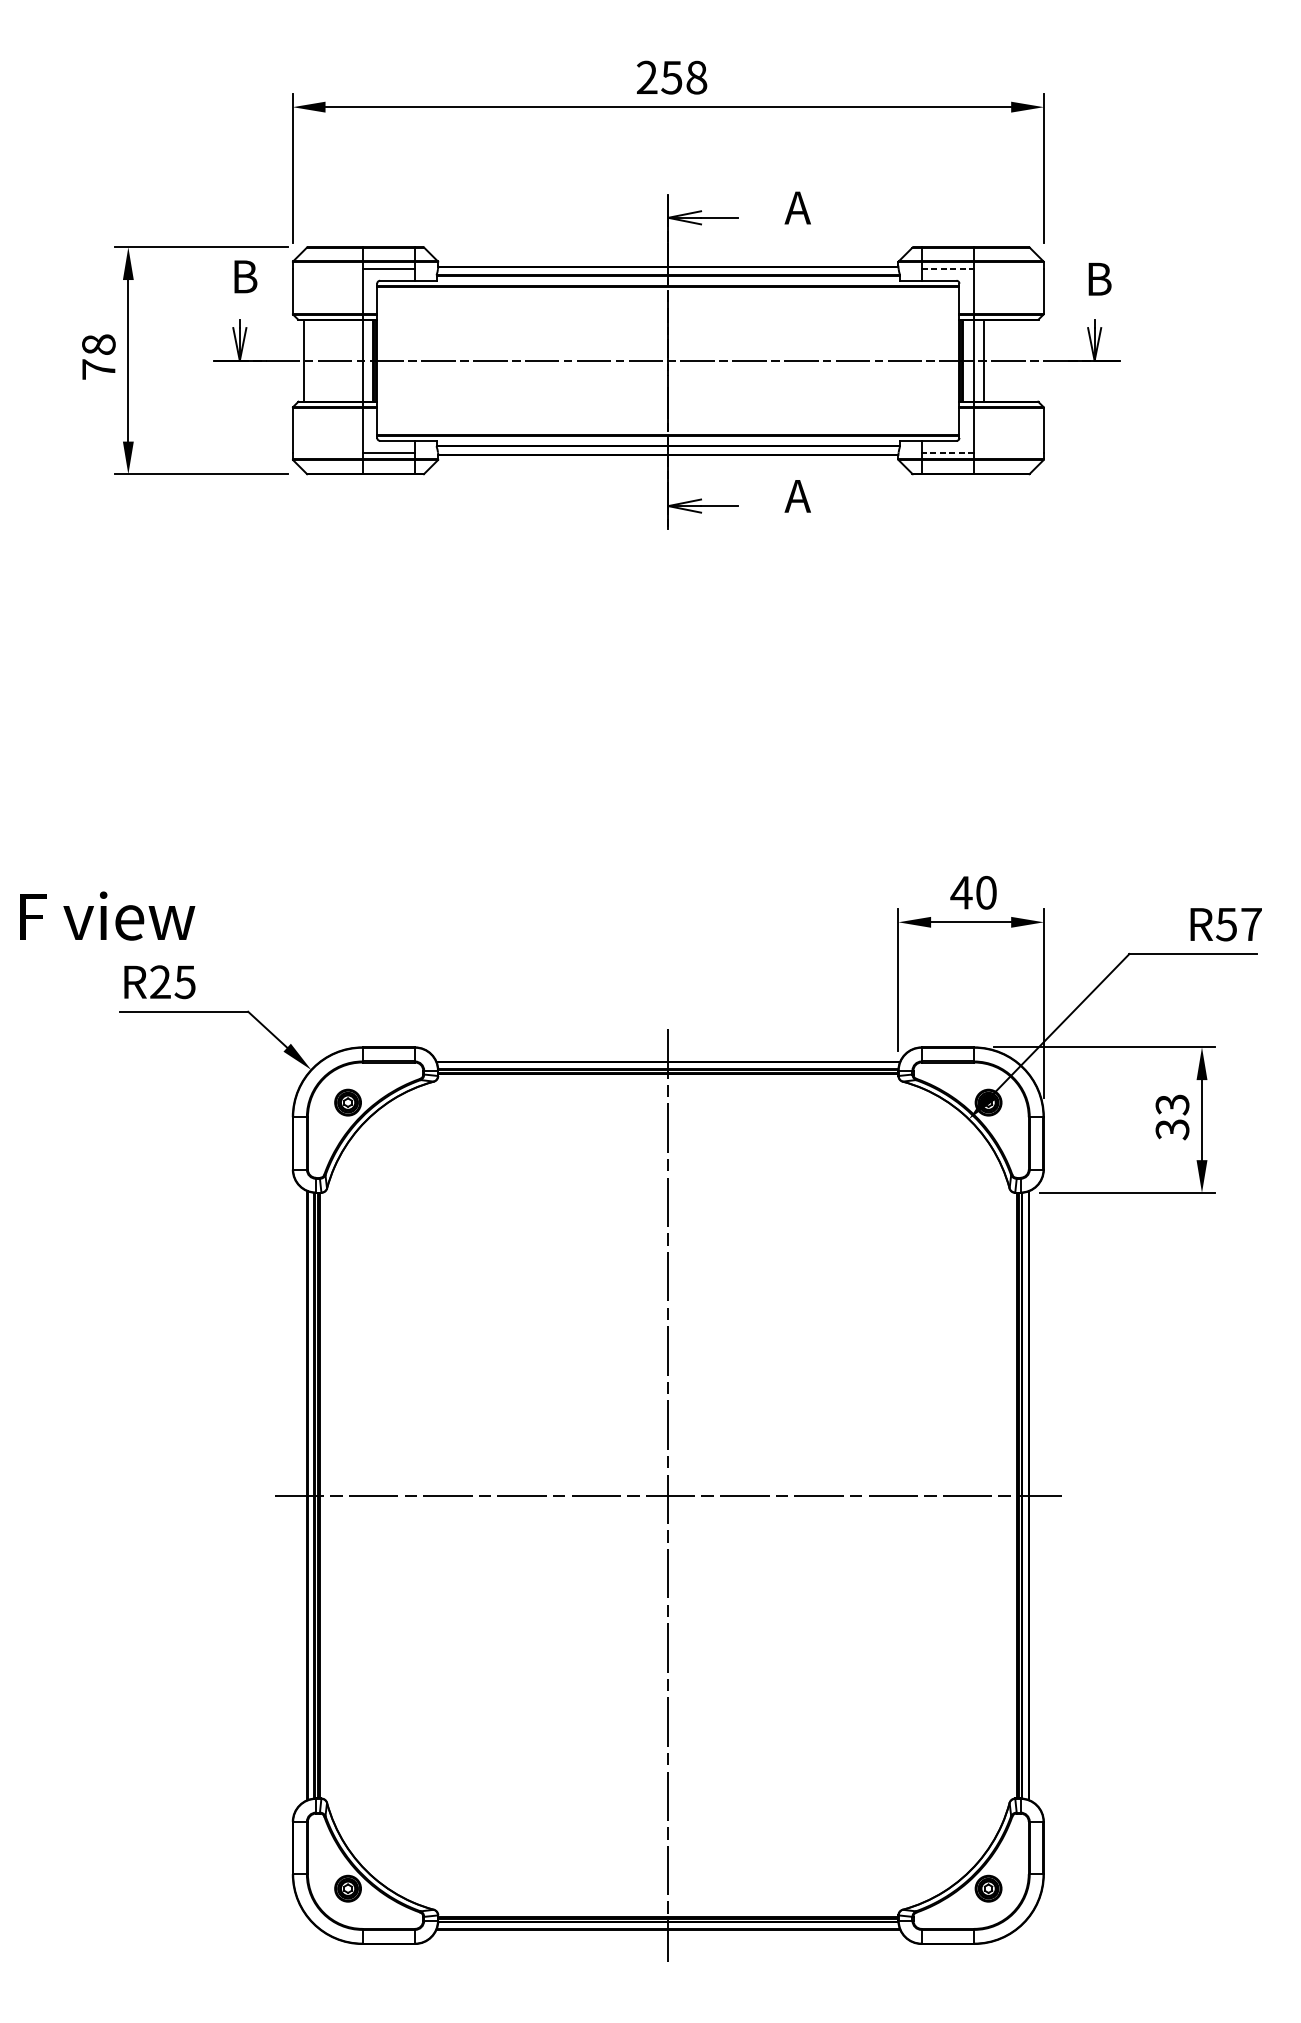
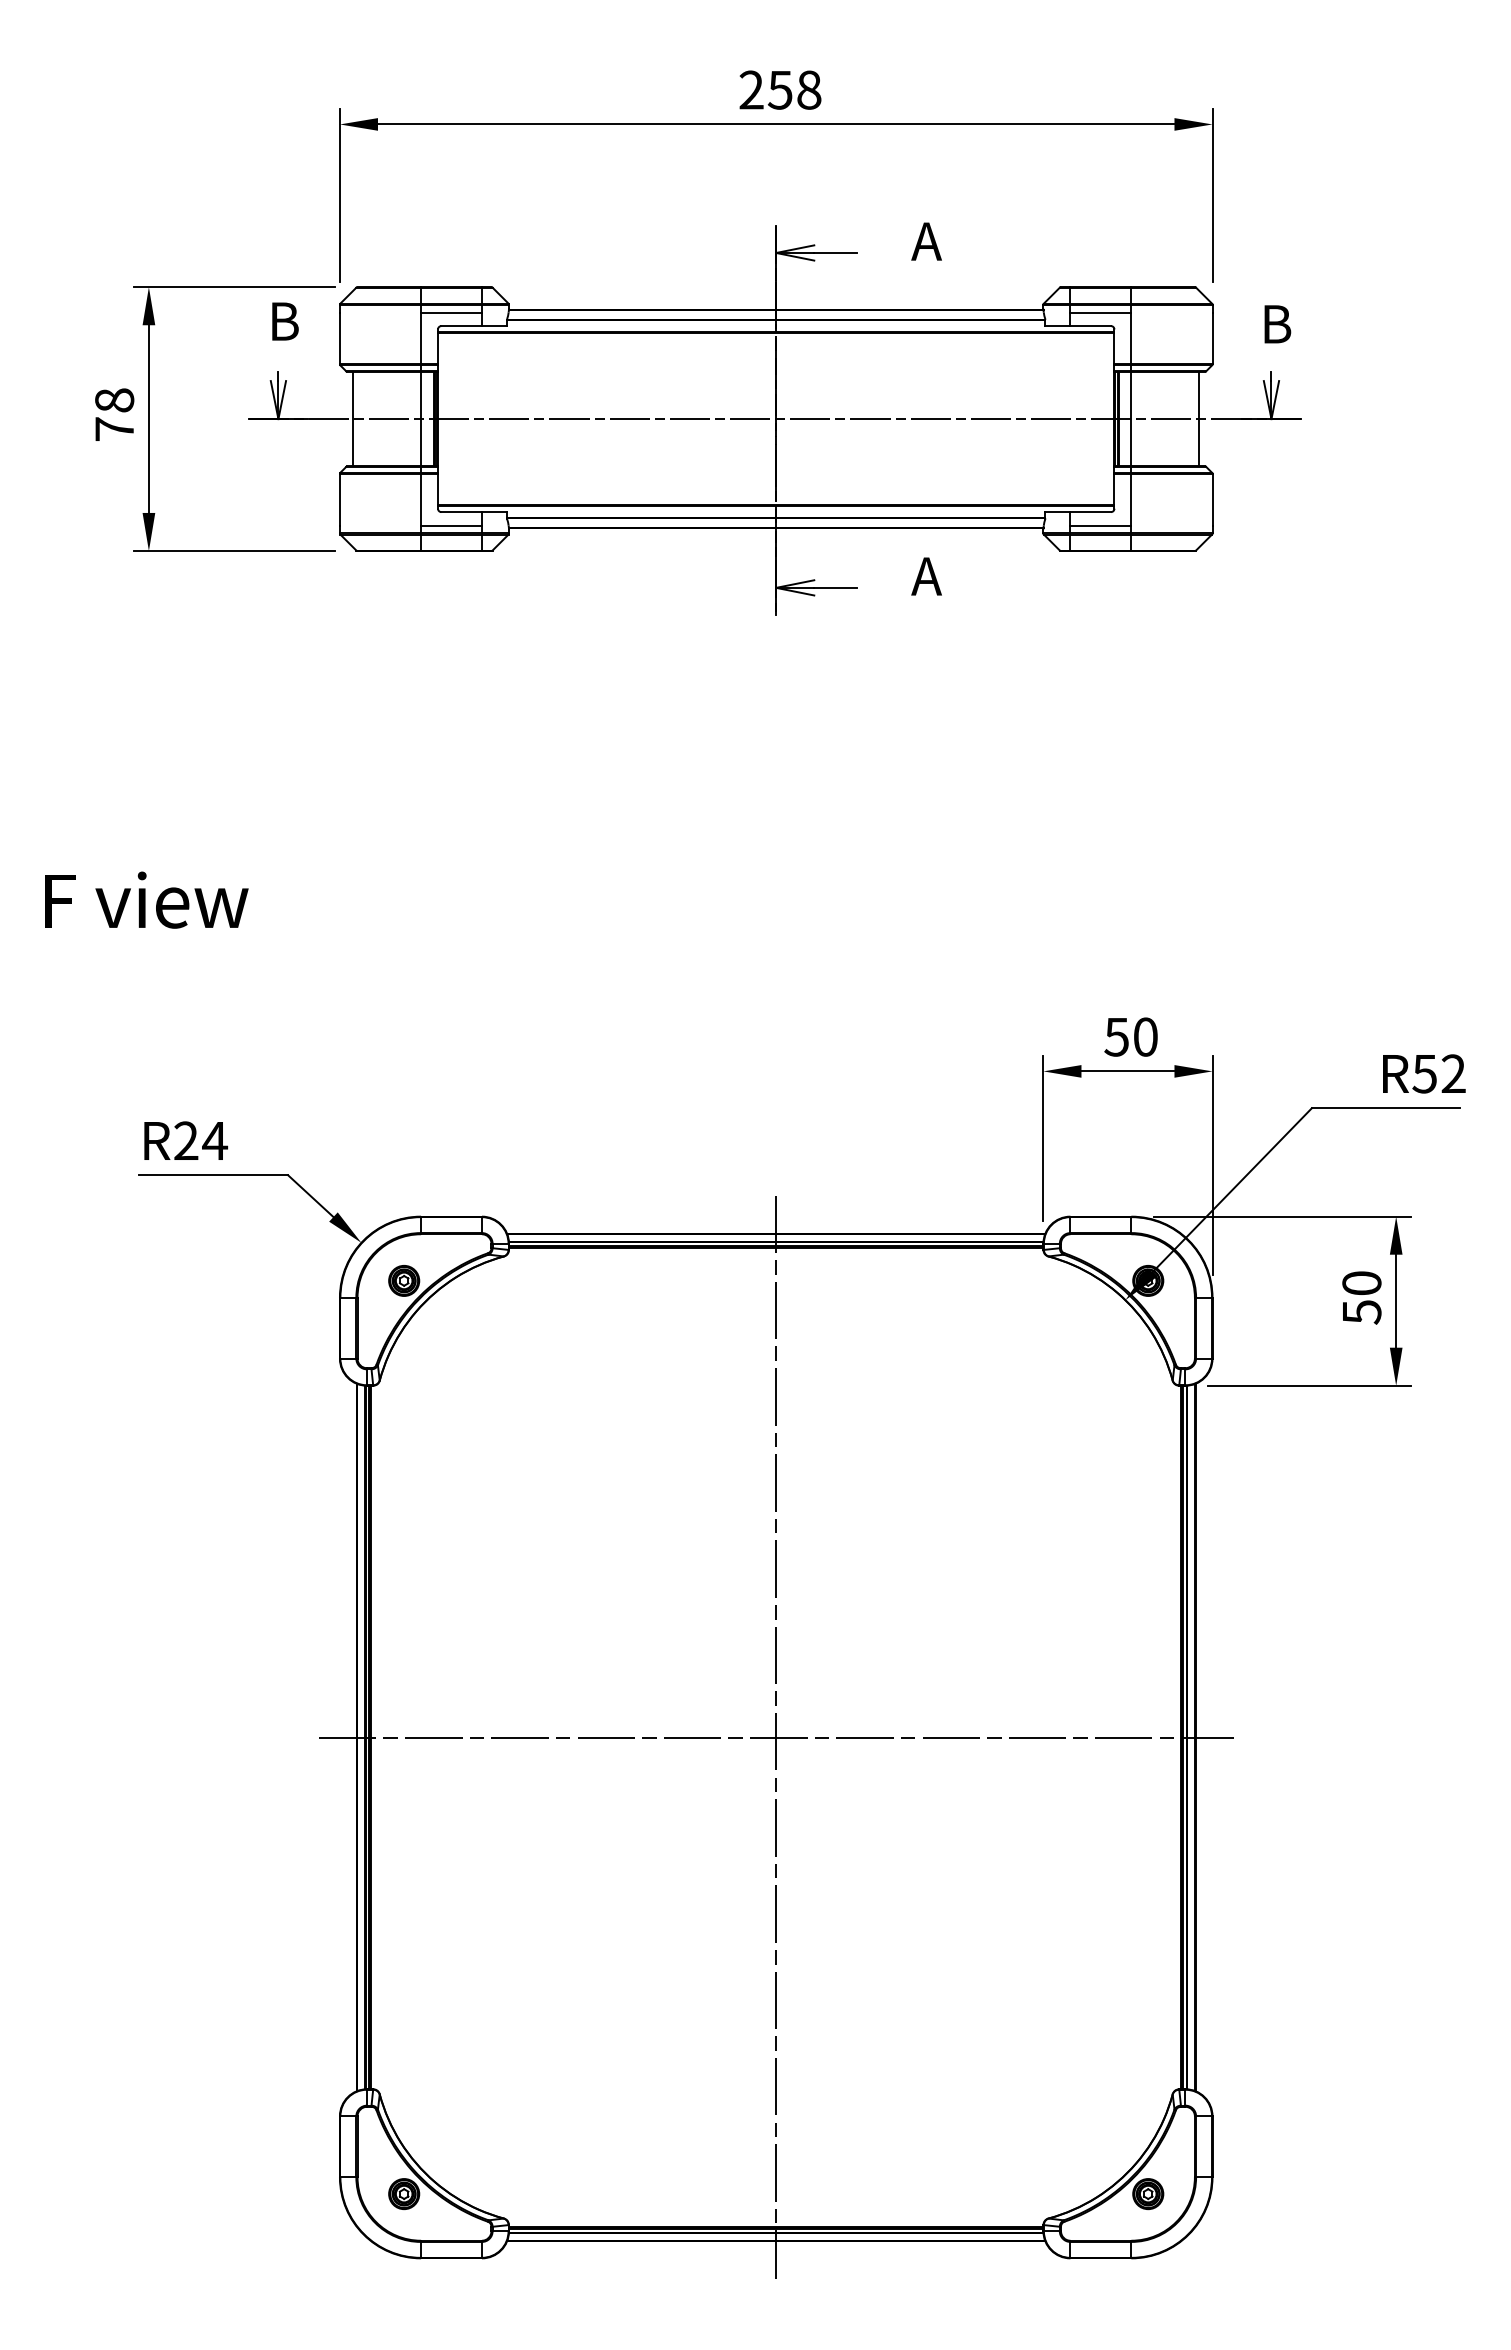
line: (948, 269) -> (1101, 312), dashed -> solid
line: (983, 360) -> (1198, 418), moved
line: (947, 452) -> (1100, 525), dashed -> solid
text: (961, 893) -> (1116, 1037), 40 -> 50
text: (107, 915) -> (146, 899), moved
text: (1251, 924) -> (1453, 1073), R57 -> R52
text: (185, 982) -> (215, 1141), R25 -> R24
text: (1172, 1116) -> (1361, 1297), 33 -> 50

